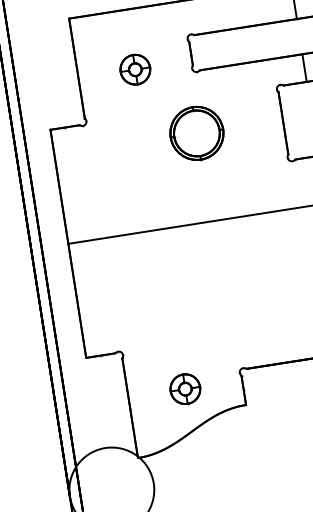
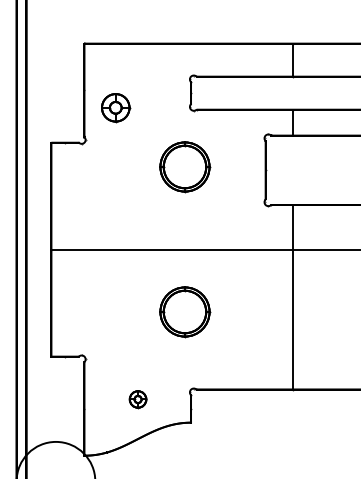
part: (136, 70) -> (116, 108), moved
part: (221, 288) -> (185, 312), added
part: (186, 389) -> (138, 399), size x0.6

